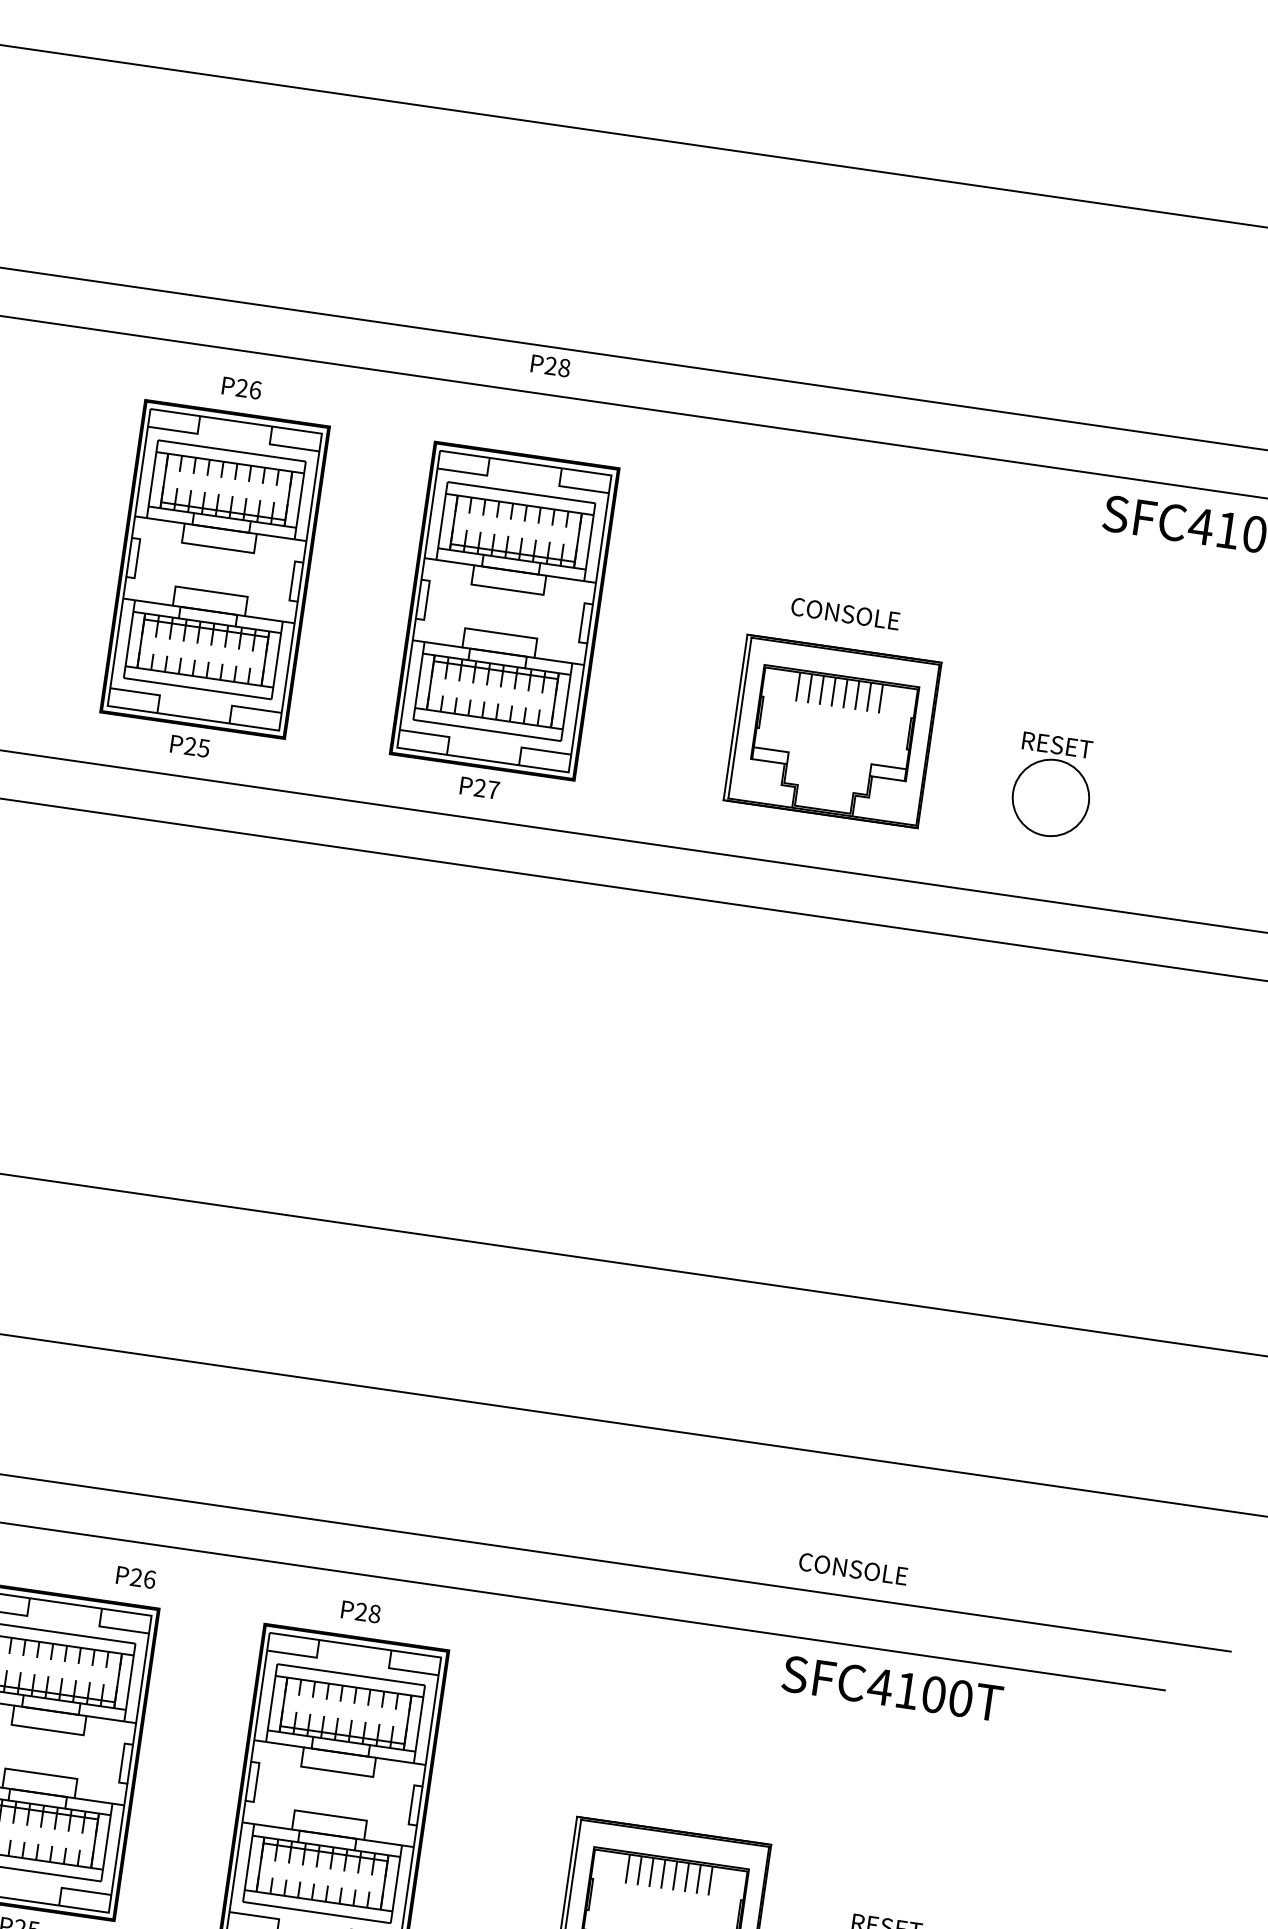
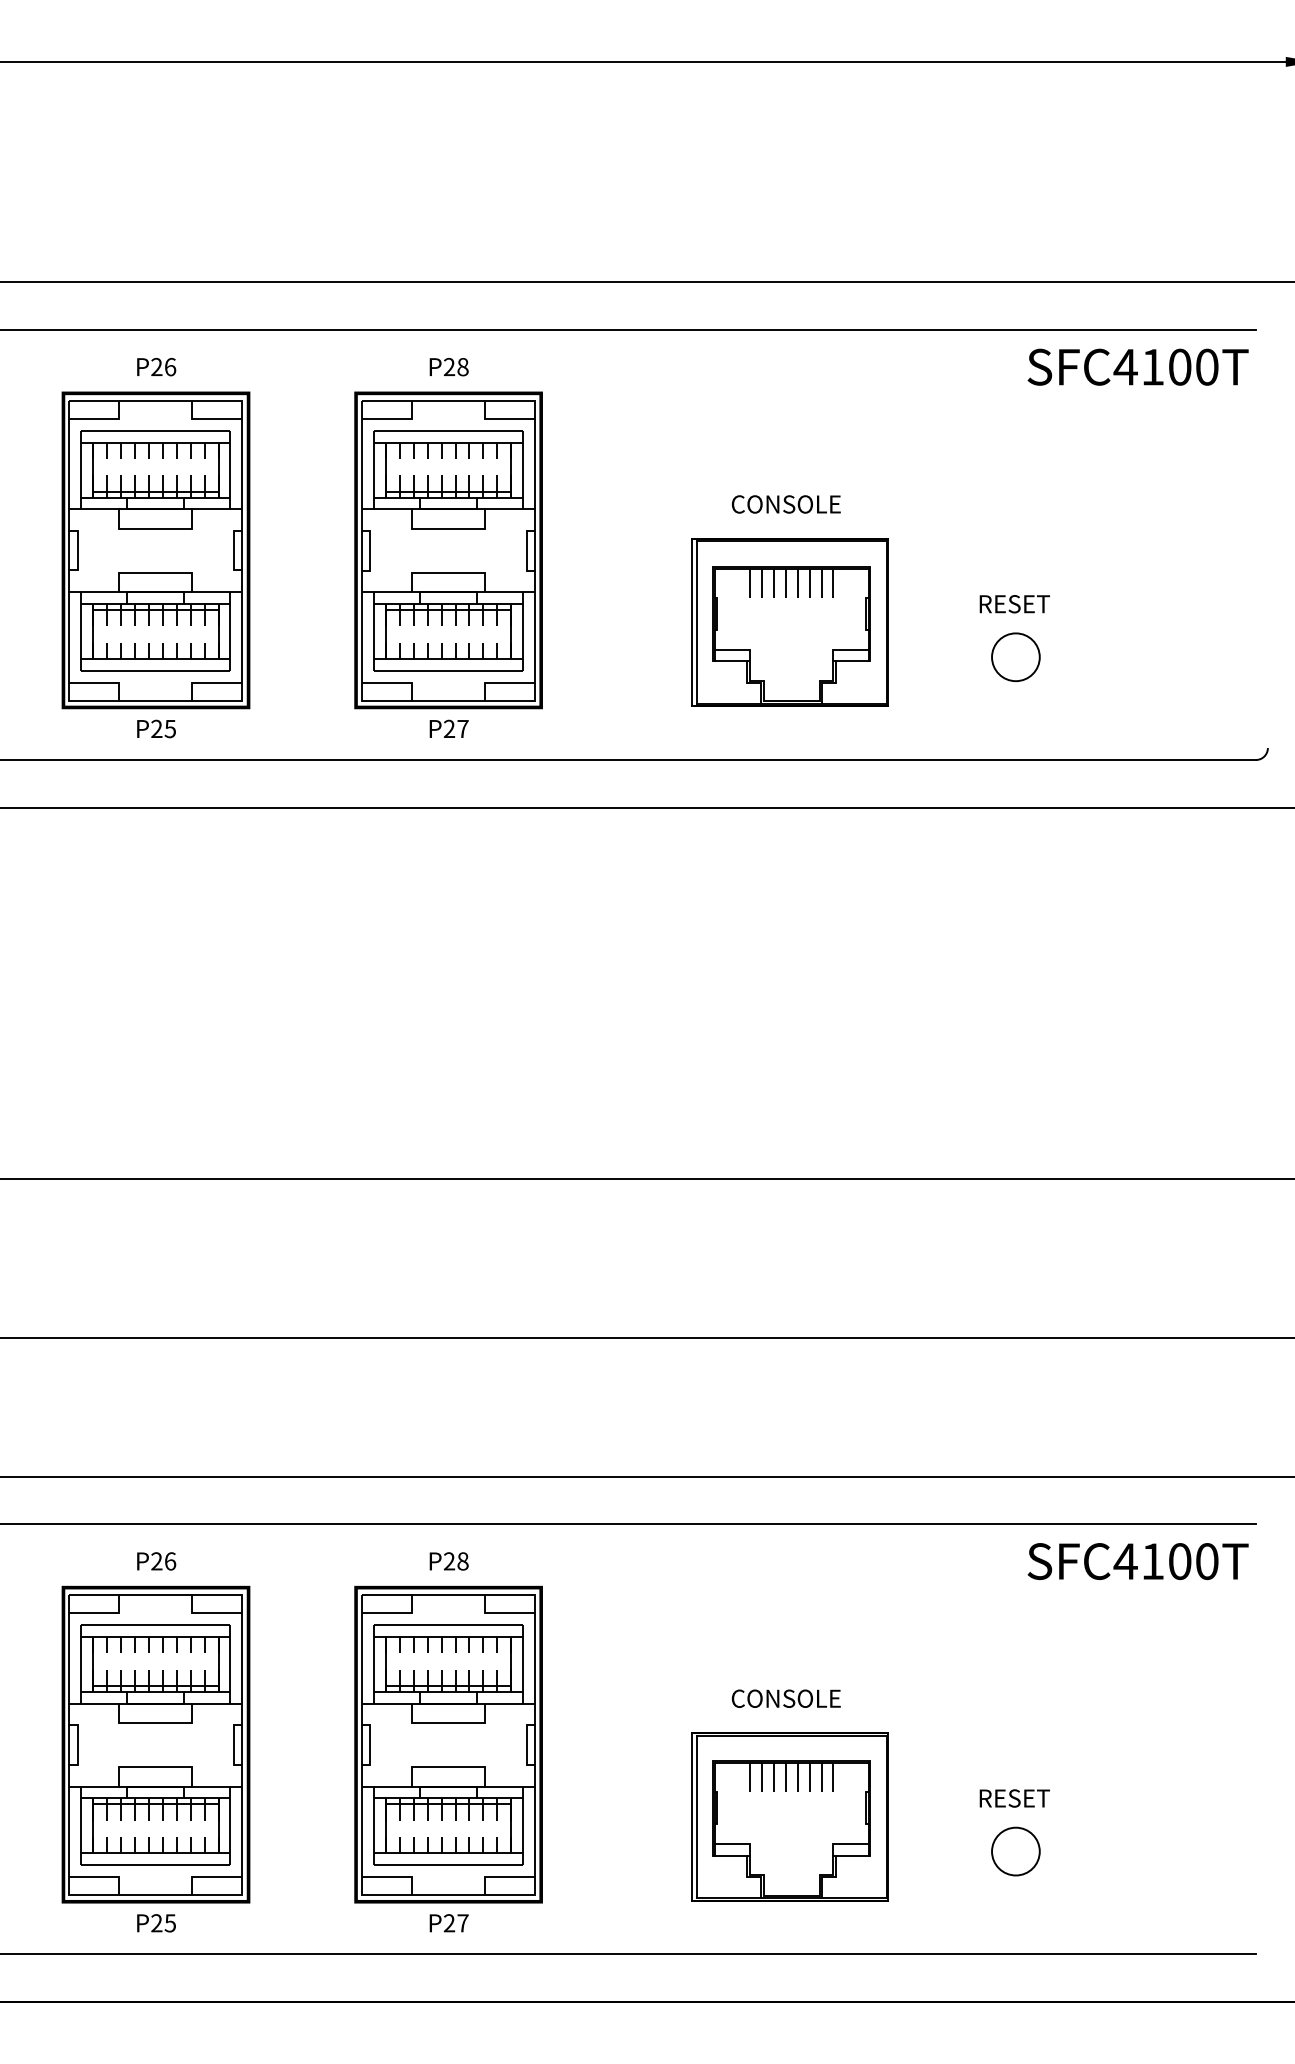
text: (549, 366) -> (448, 367), moved
circle: (1050, 798) -> (1015, 657), size x0.62
text: (852, 1568) -> (785, 1698), moved
text: (135, 1577) -> (156, 1561), moved
text: (891, 1688) -> (1137, 1561), moved

